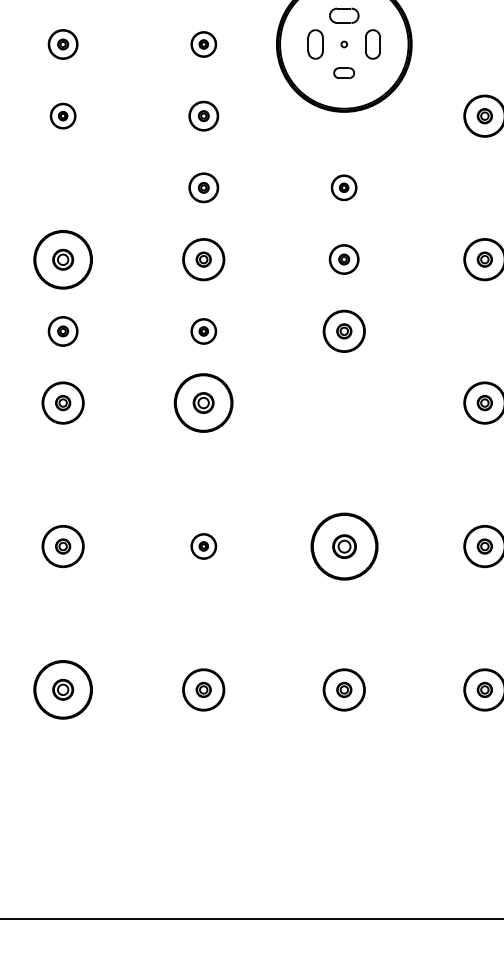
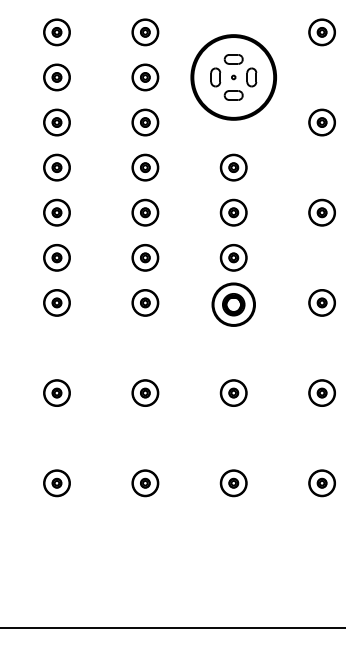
part: (62, 44) -> (56, 77), size x1.43
part: (203, 44) -> (145, 77), size x1.67
part: (343, 73) -> (233, 95), size x1.43
part: (62, 116) -> (56, 122), size x1.67
part: (203, 116) -> (145, 122), size x1.43
part: (62, 187) -> (56, 167), added
part: (203, 187) -> (145, 167), size x1.43
part: (343, 187) -> (233, 167), size x1.67
part: (62, 259) -> (56, 212), size x0.71
part: (343, 259) -> (233, 212), size x1.43
part: (62, 330) -> (56, 257), size x1.43
part: (203, 330) -> (145, 257), size x1.67
part: (203, 402) -> (145, 302), size x0.71
part: (343, 405) -> (233, 304), added
part: (203, 545) -> (145, 392), size x1.67
part: (343, 545) -> (233, 392), size x0.62
part: (62, 690) -> (56, 483), size x0.71

